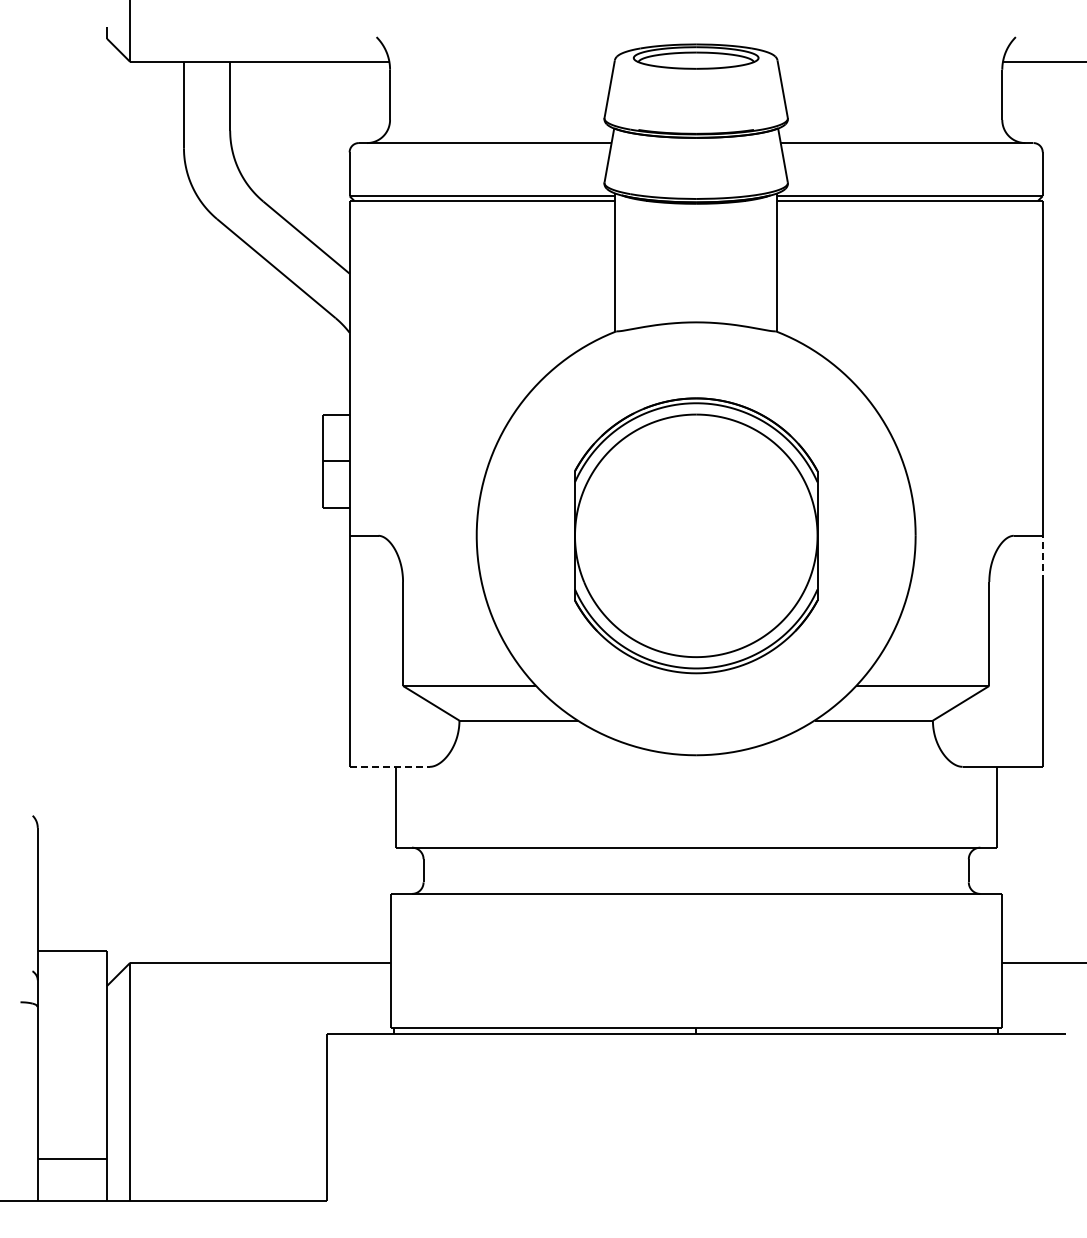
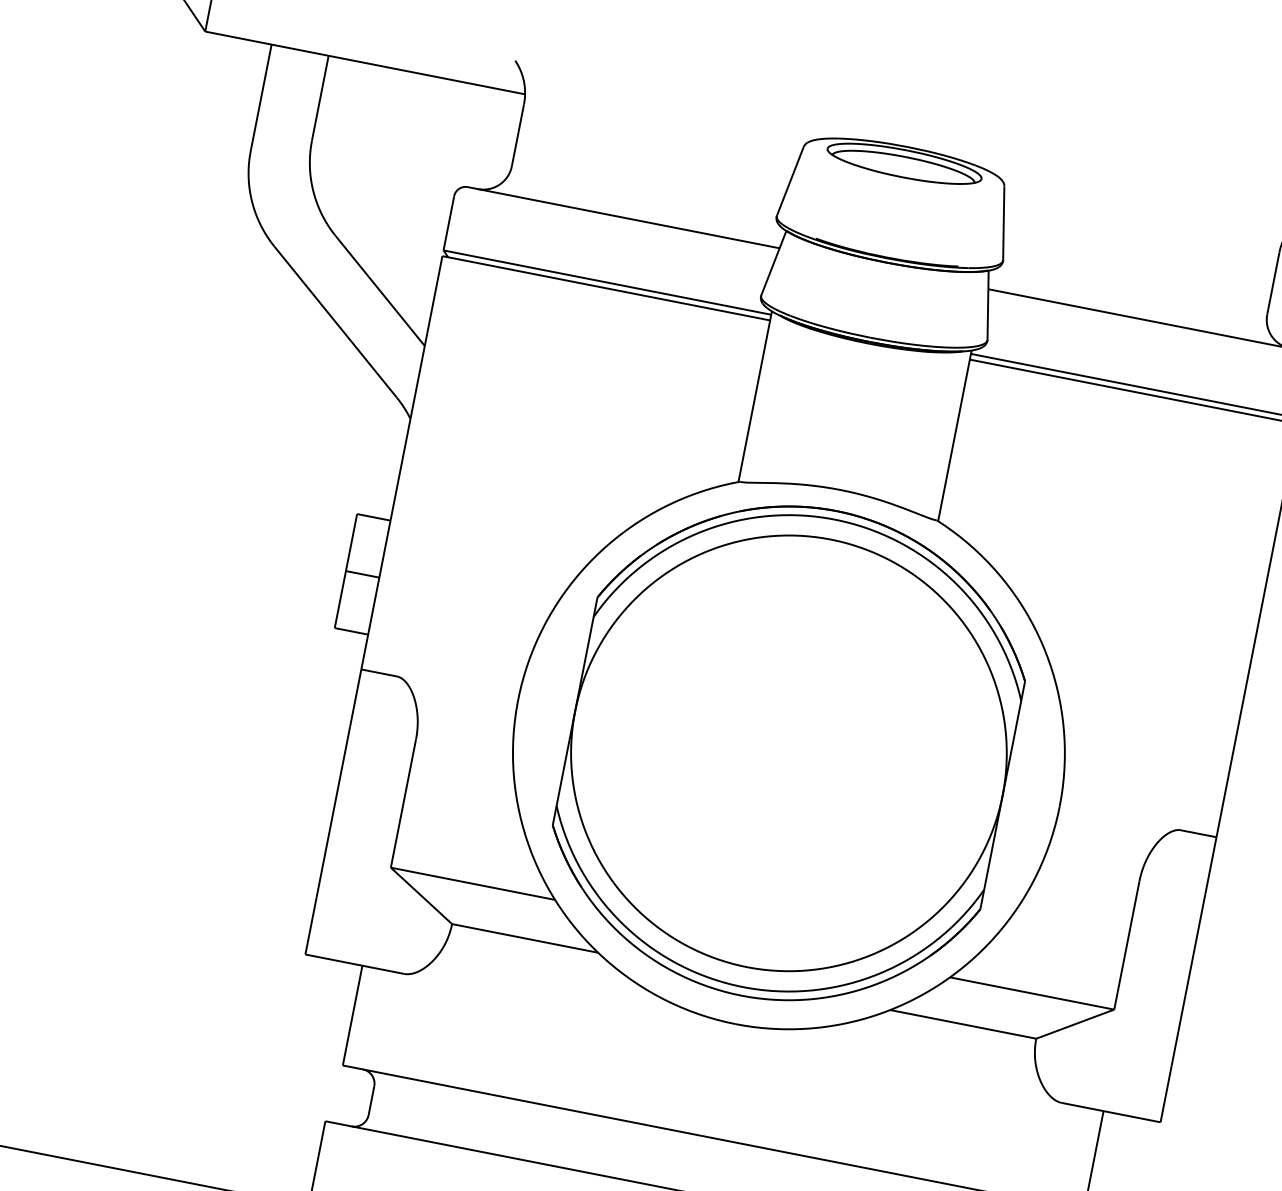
part: (696, 535) -> (789, 753), size x1.43
line: (1042, 558) -> (1210, 865), dashed -> solid
line: (390, 766) -> (355, 963), dashed -> solid

